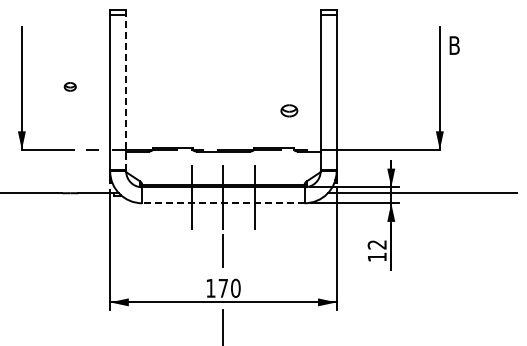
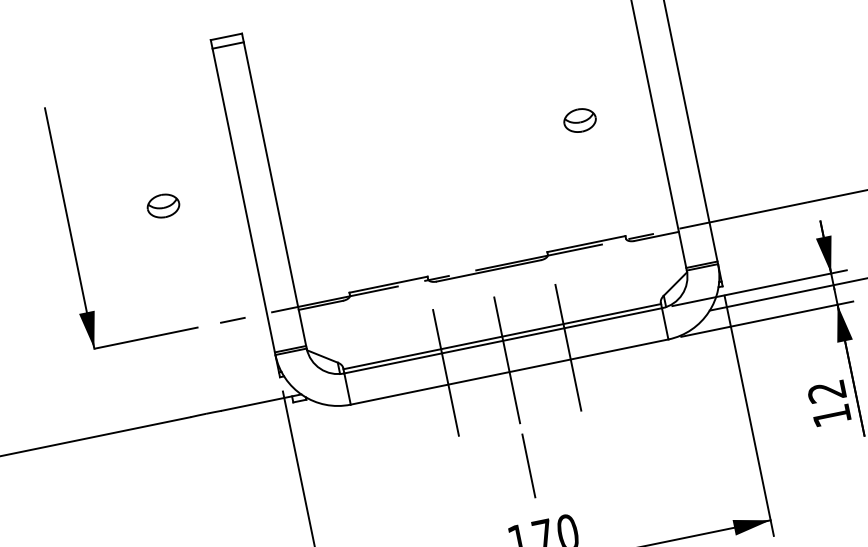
part: (70, 86) -> (163, 205), size x1.43
line: (126, 90) -> (274, 190), dashed -> solid
part: (289, 110) -> (580, 119), moved
line: (222, 203) -> (507, 372), dashed -> solid

